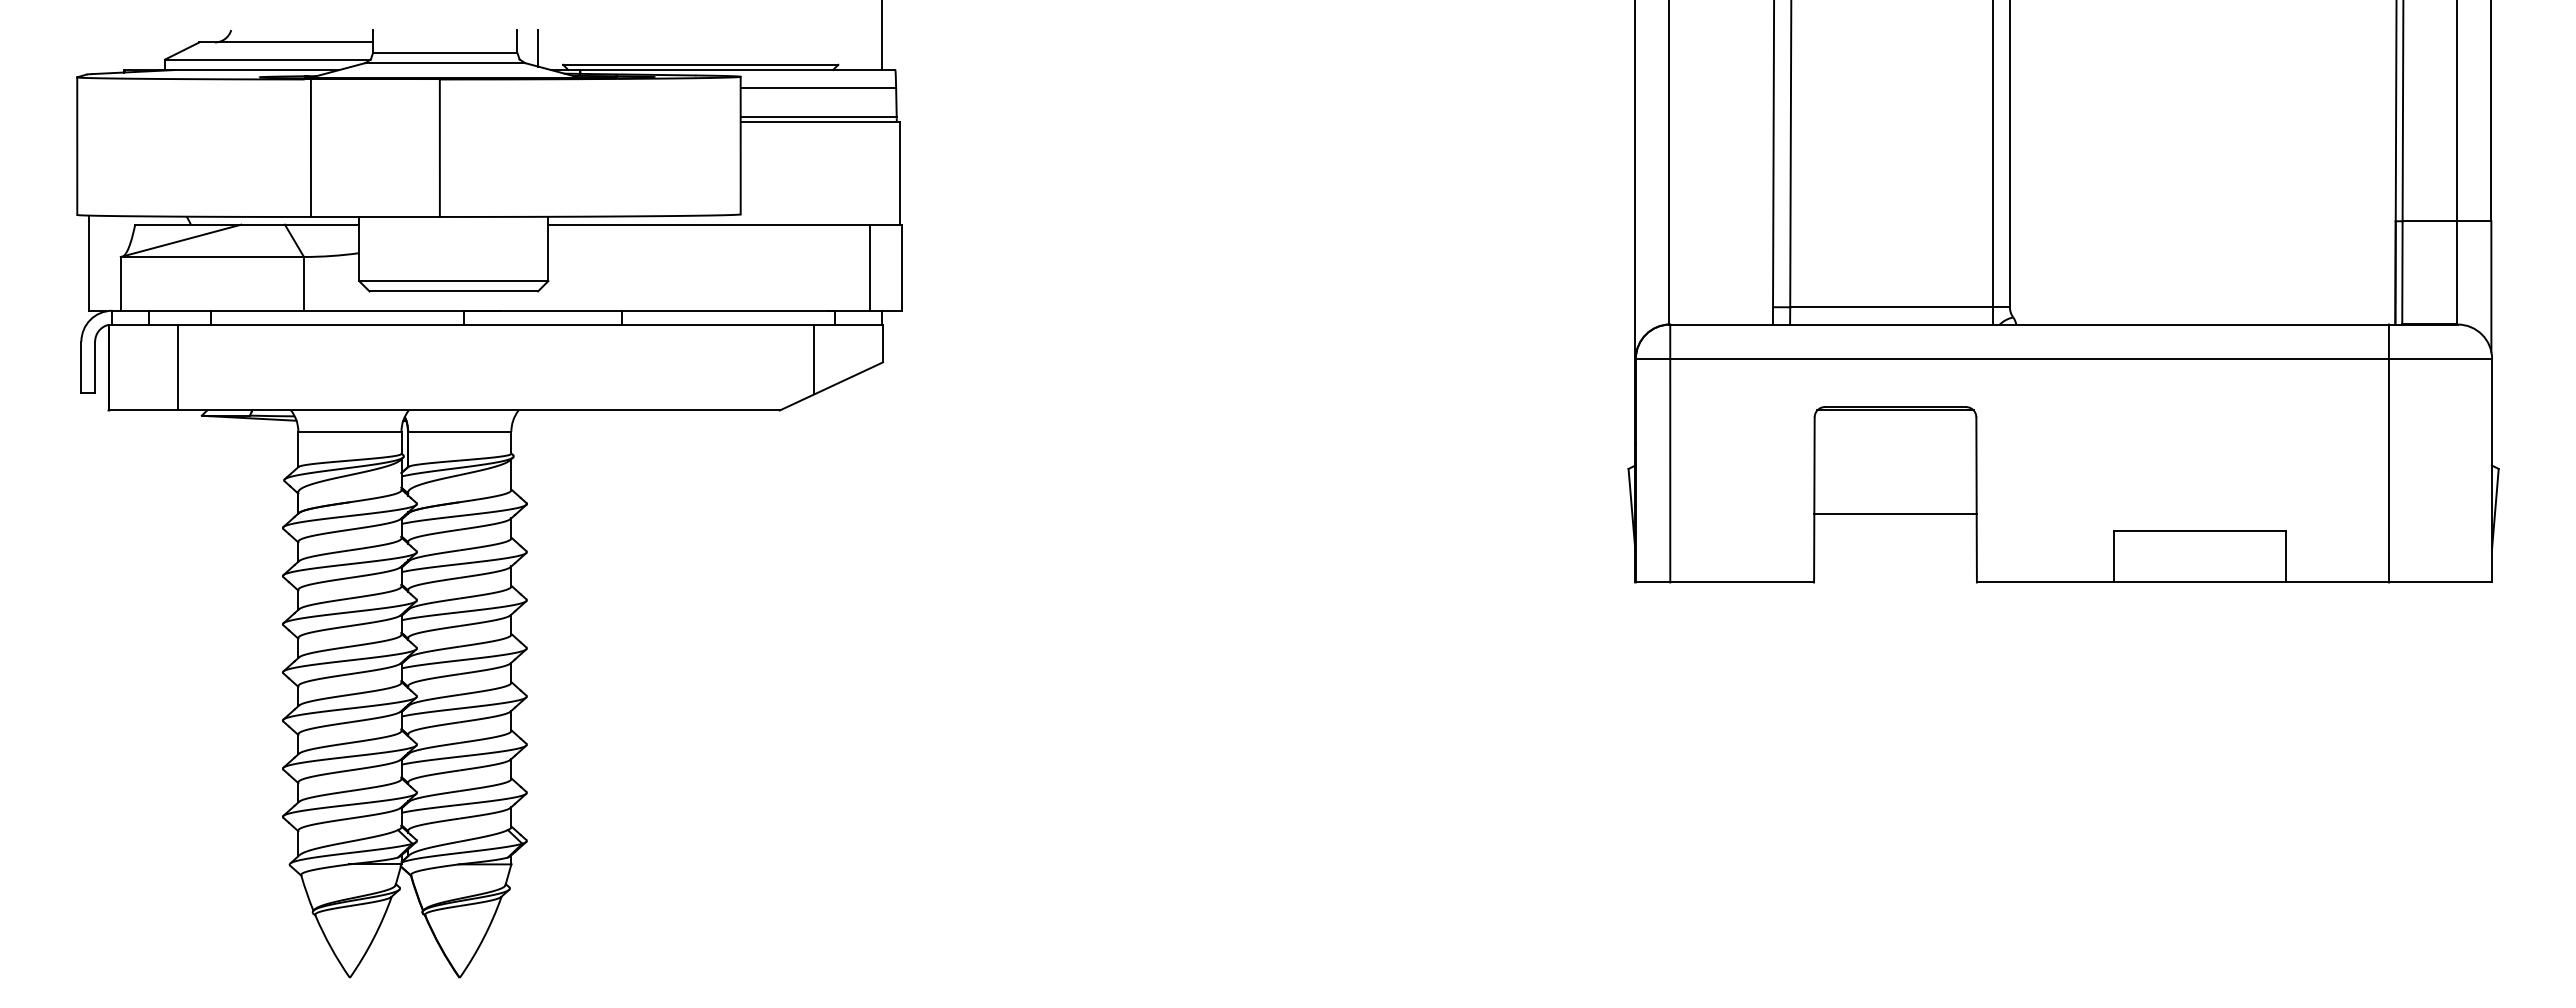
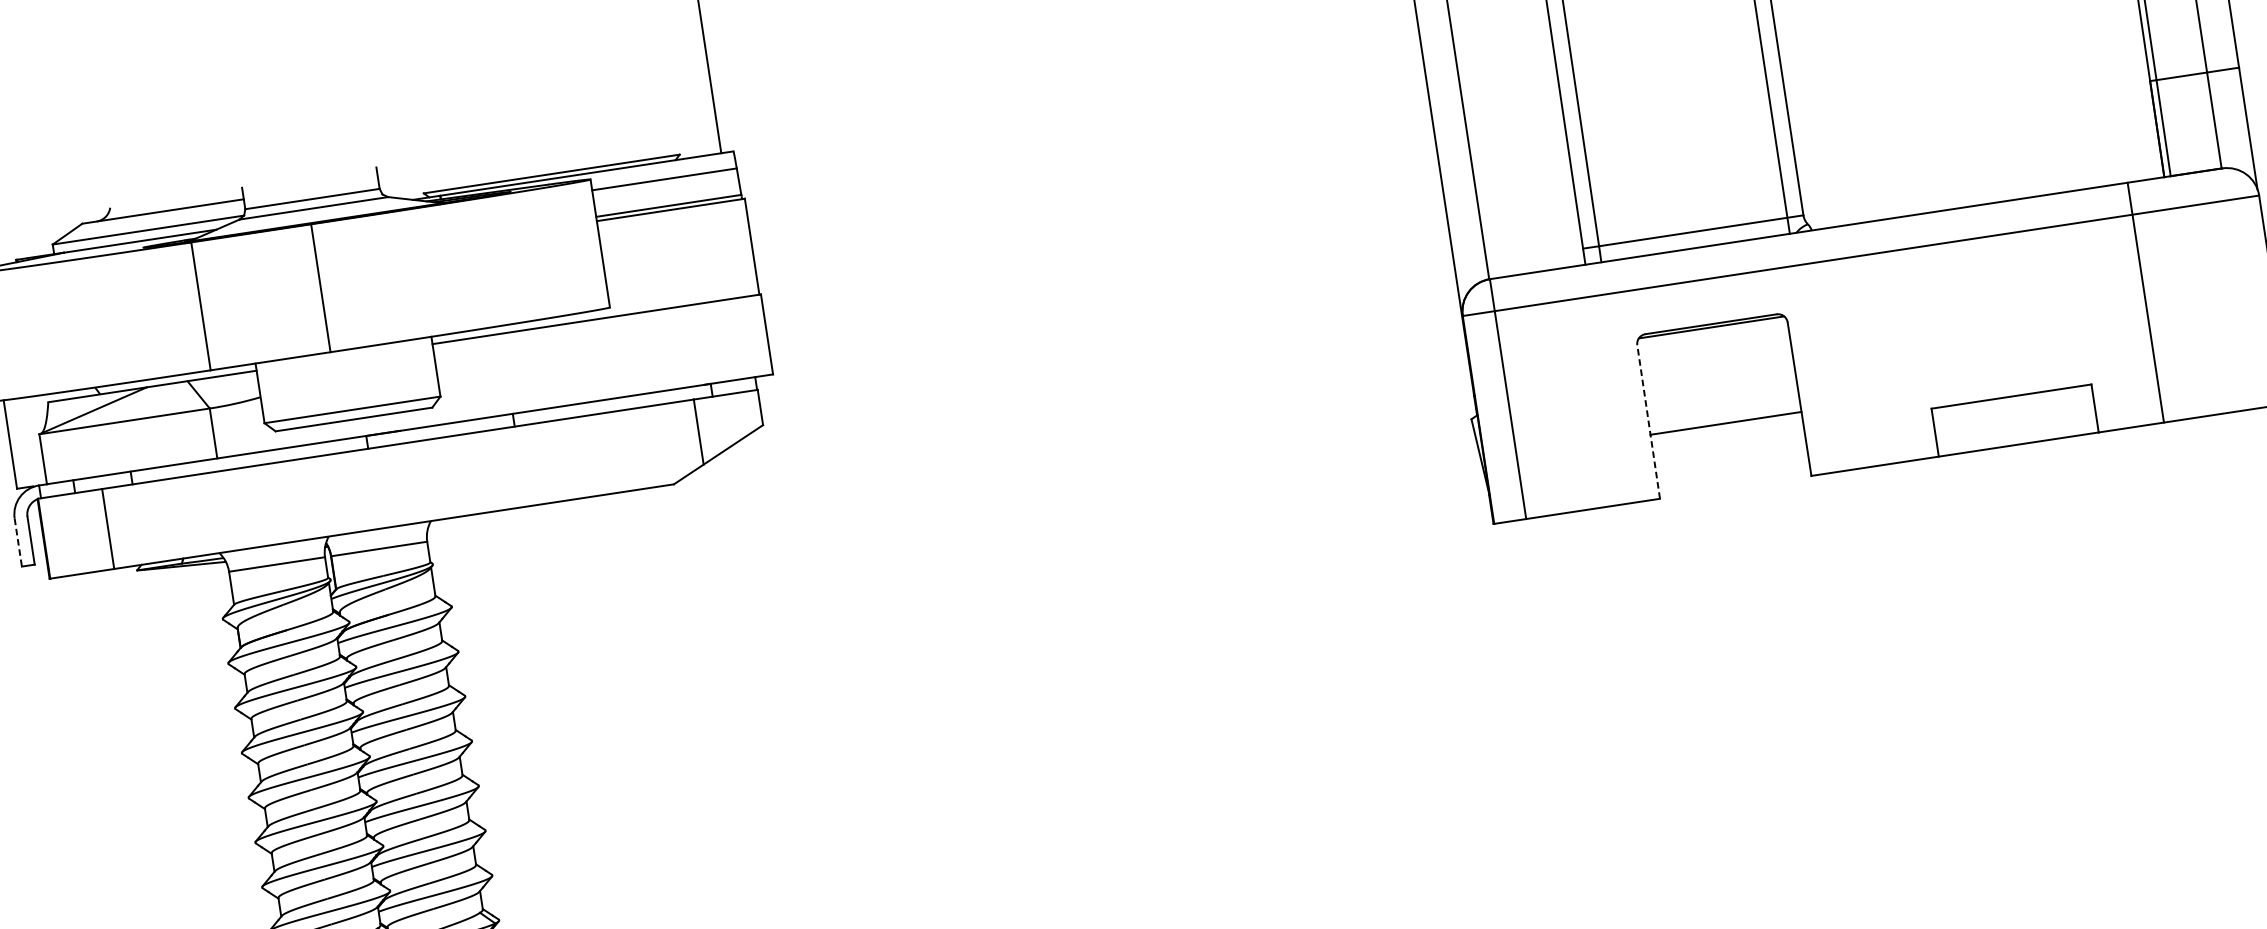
line: (538, 48) -> (398, 181), removed
line: (870, 267) -> (738, 338), removed
line: (81, 367) -> (18, 542), solid -> dashed
line: (2388, 453) -> (2145, 302), moved
line: (1814, 499) -> (1648, 421), solid -> dashed

